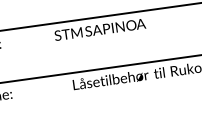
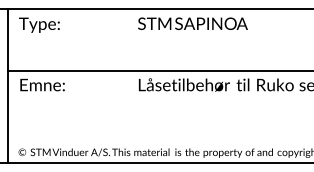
text: (99, 29) -> (192, 23), moved

